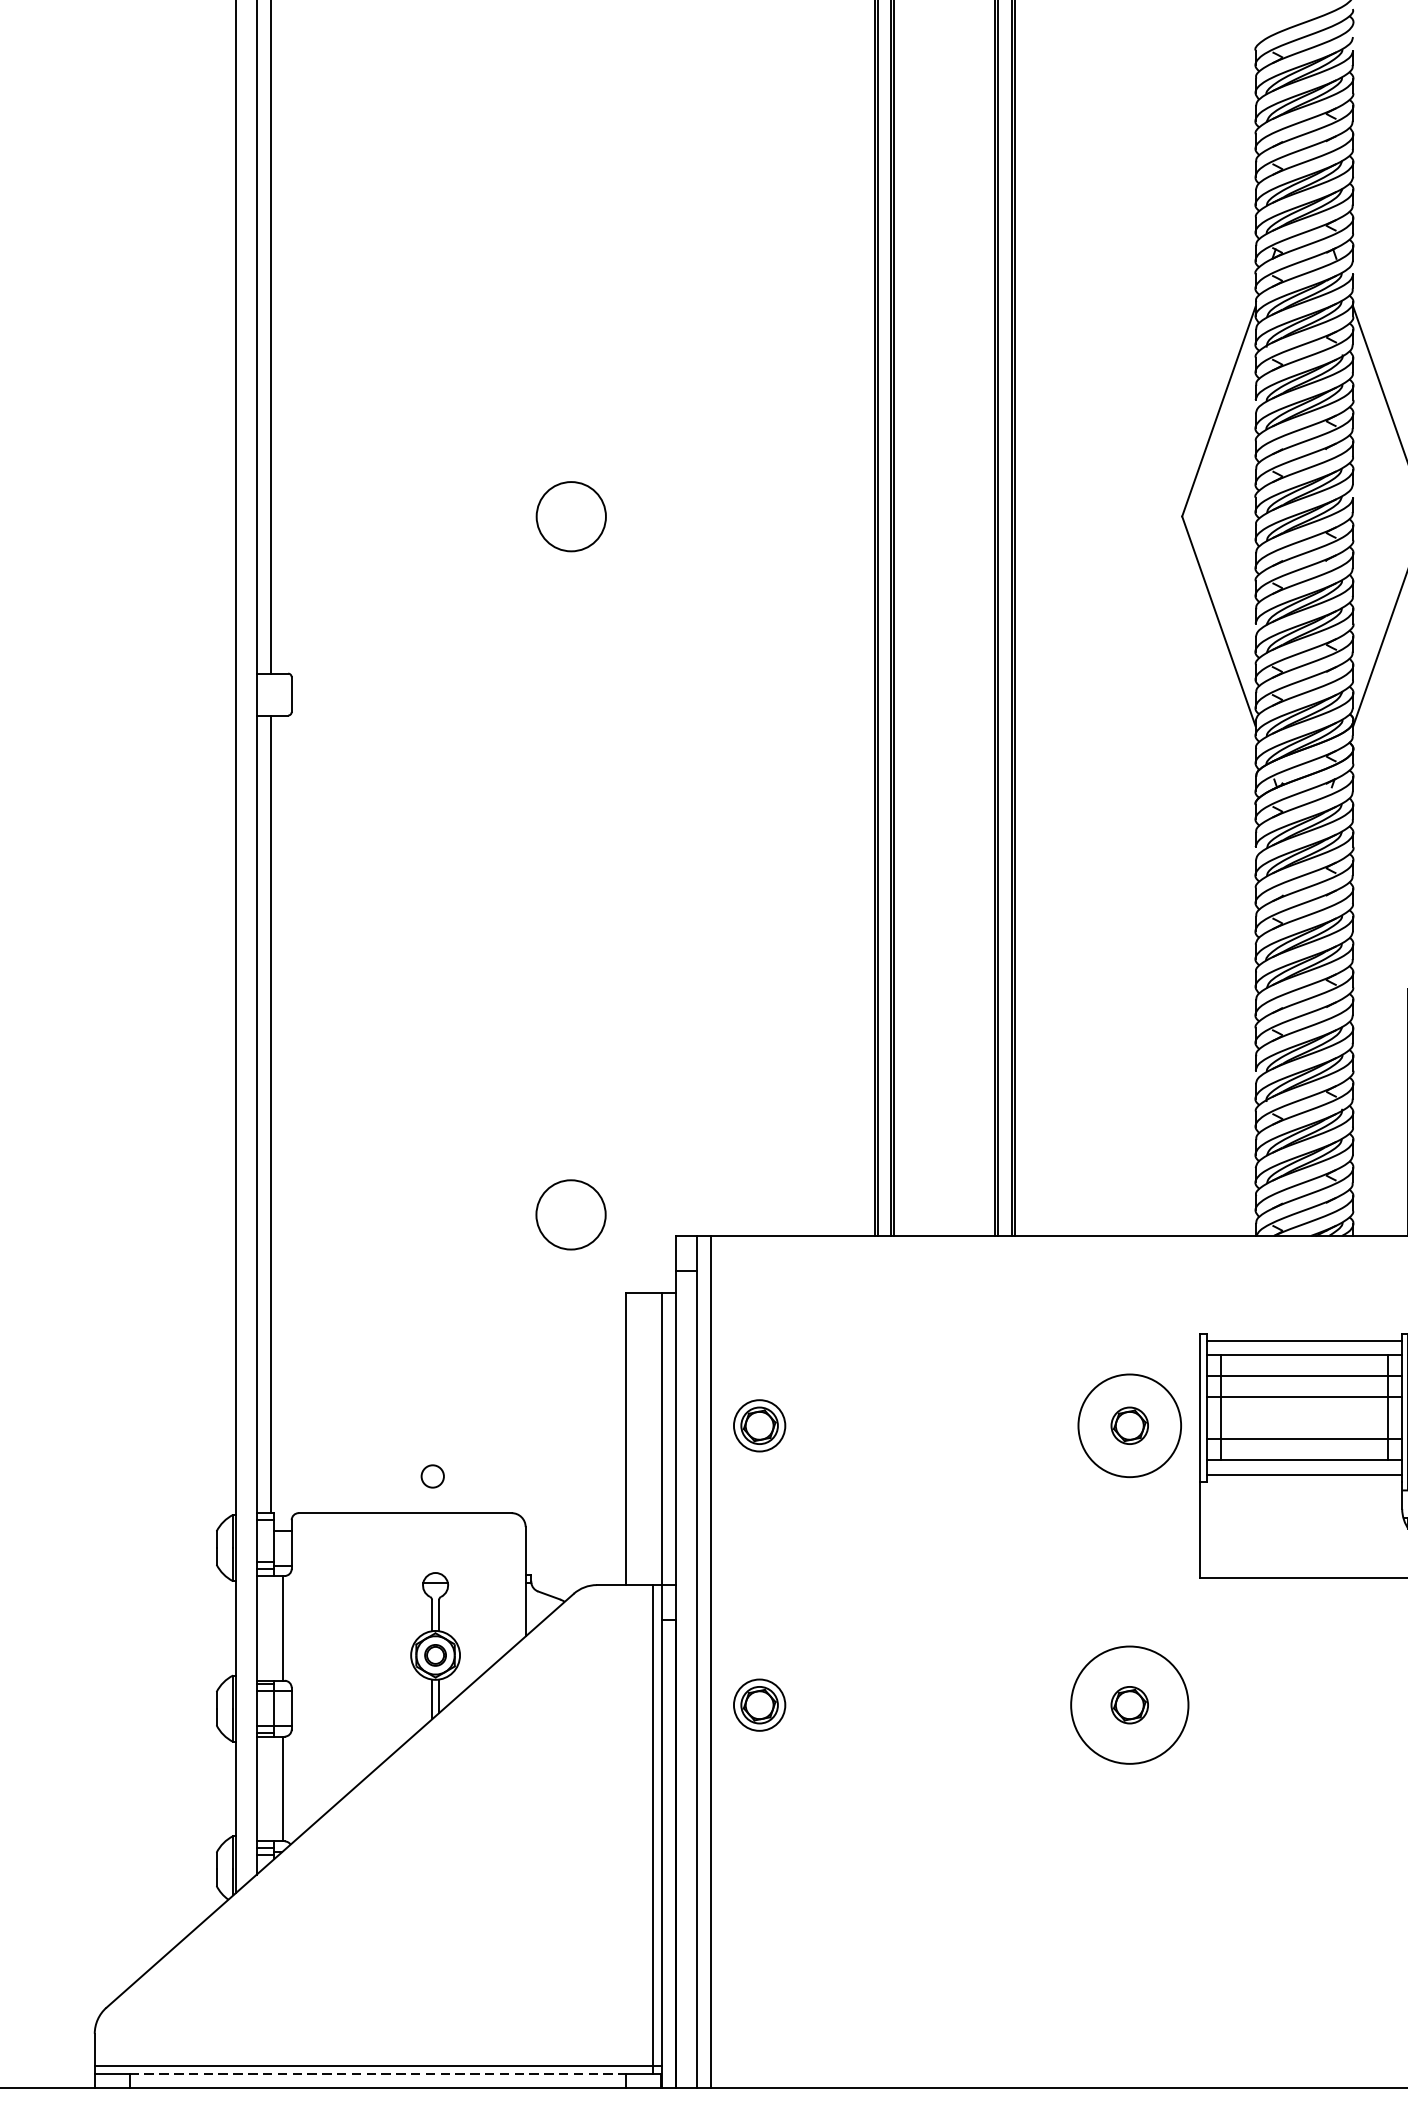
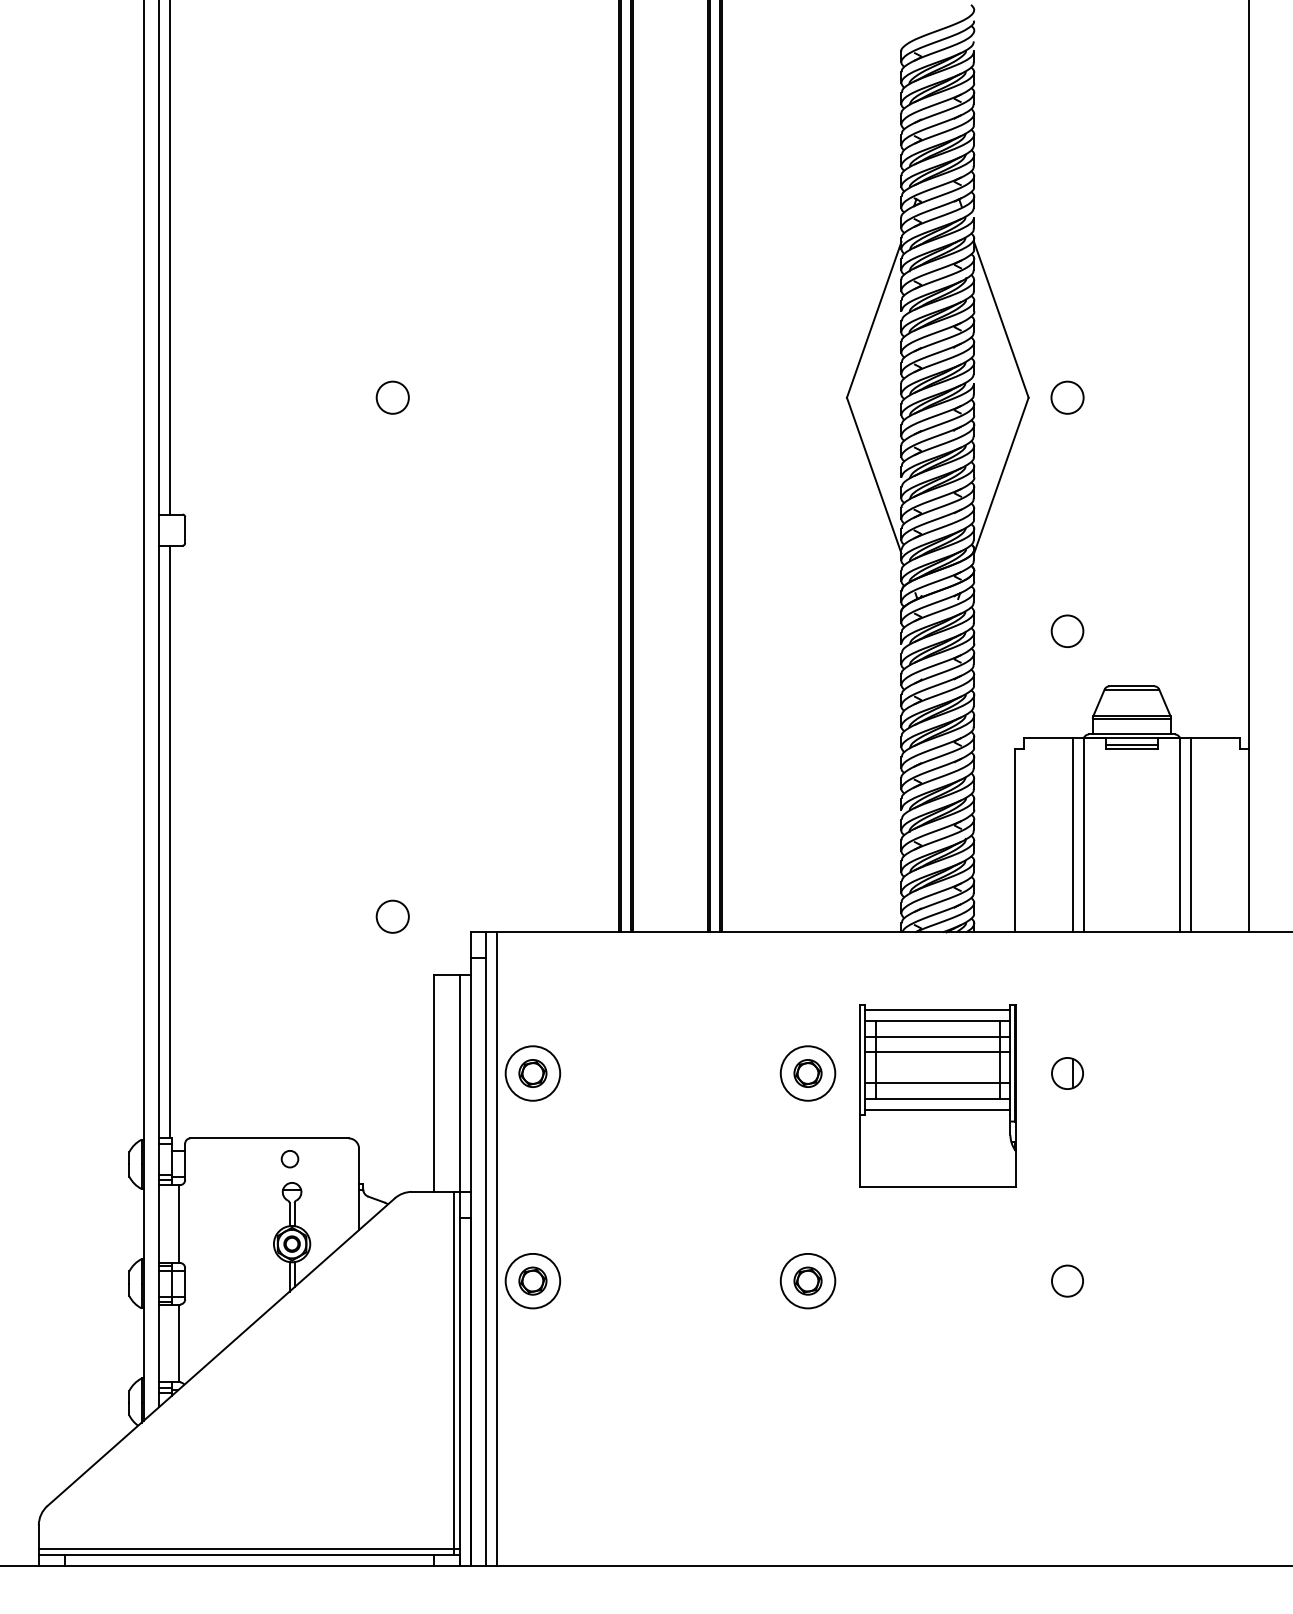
circle: (570, 516) -> (392, 397), size x0.62
circle: (570, 1214) -> (392, 916), size x0.62
circle: (759, 1425) -> (532, 1073), size x1.43
circle: (1129, 1425) -> (807, 1073), size x0.71
circle: (432, 1476) -> (289, 1159), moved
circle: (759, 1704) -> (532, 1280), size x1.43
circle: (1129, 1704) -> (807, 1280), size x0.62
line: (378, 2074) -> (249, 1555), dashed -> solid

